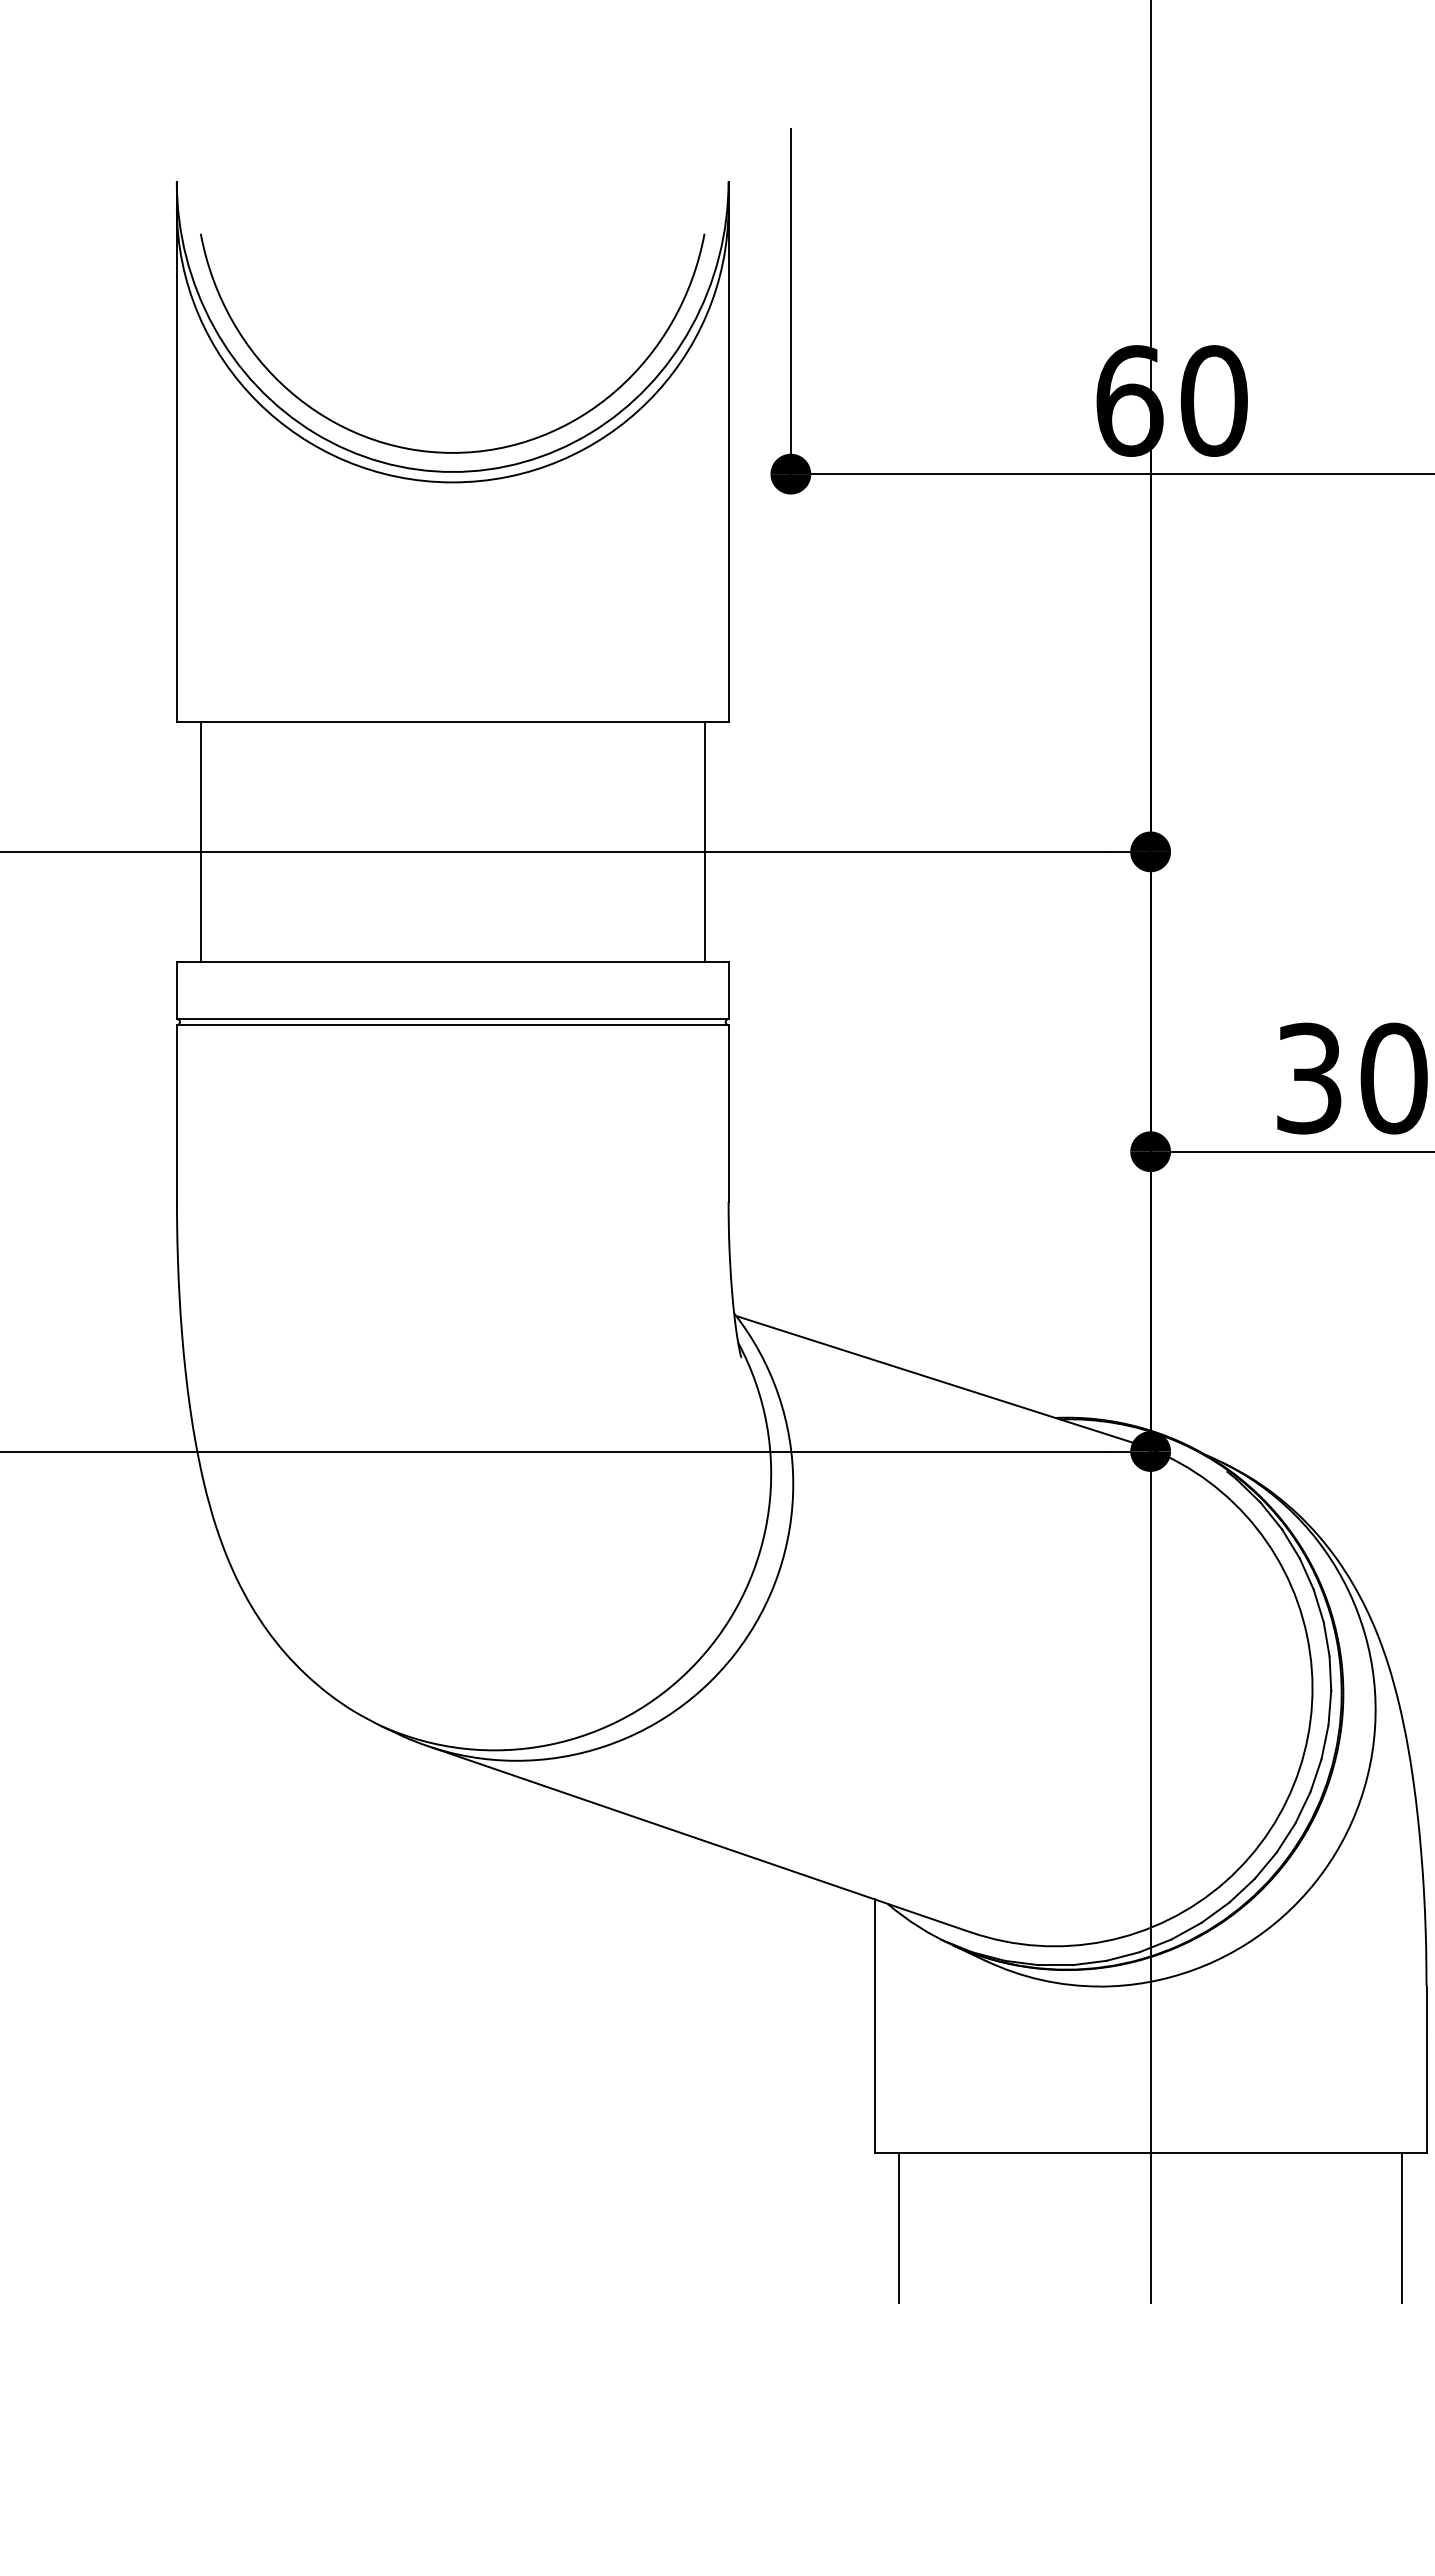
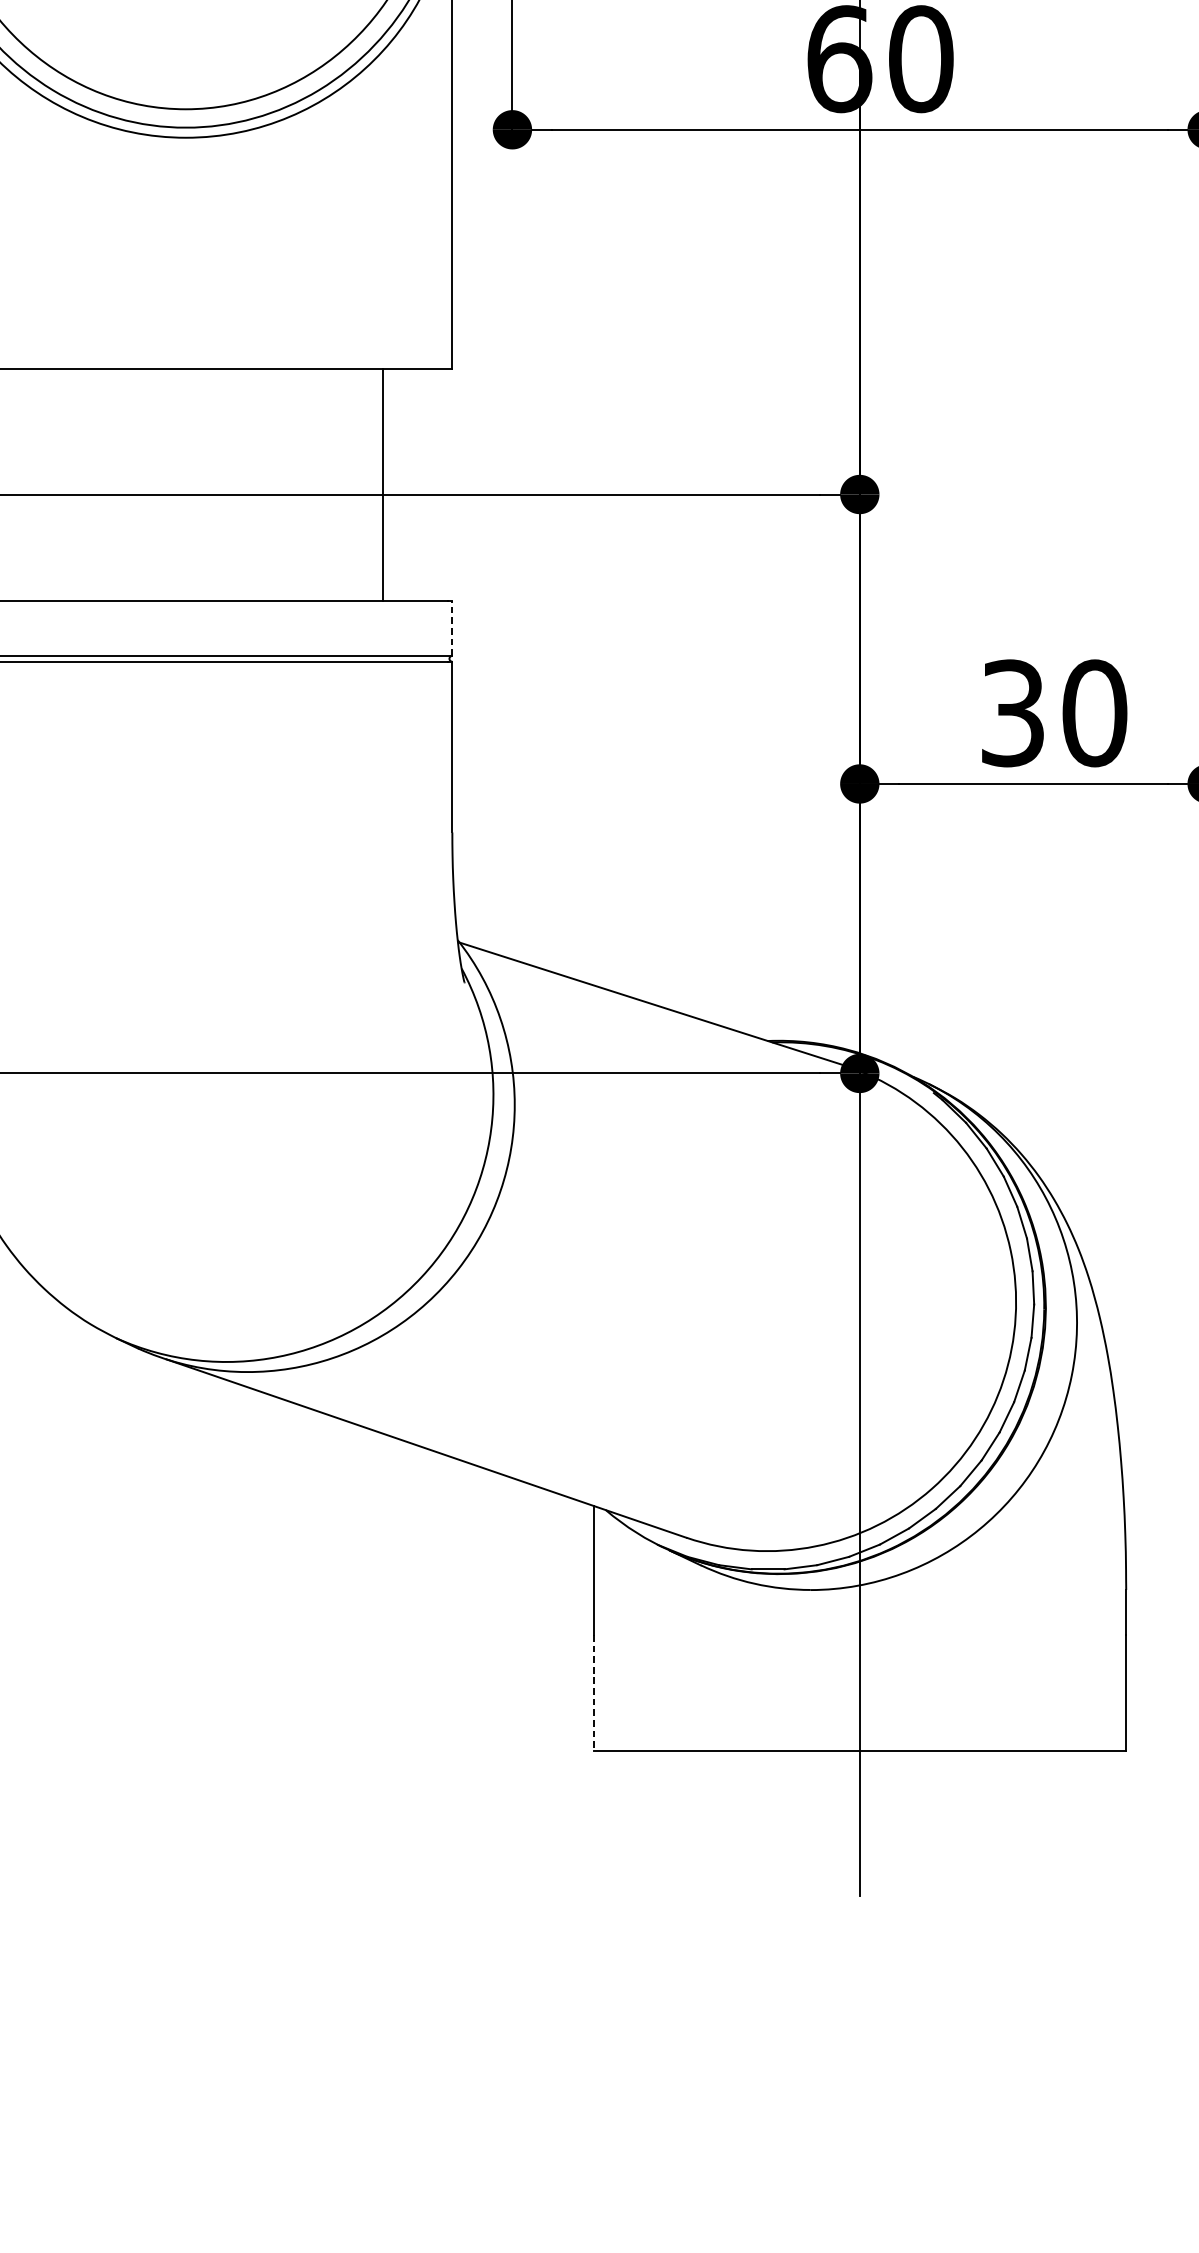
line: (704, 842) -> (382, 485), moved
line: (728, 990) -> (452, 628), solid -> dashed
line: (874, 2093) -> (593, 1693), solid -> dashed
line: (898, 2227) -> (616, 1822), removed
line: (1402, 2227) -> (1102, 1822), removed

